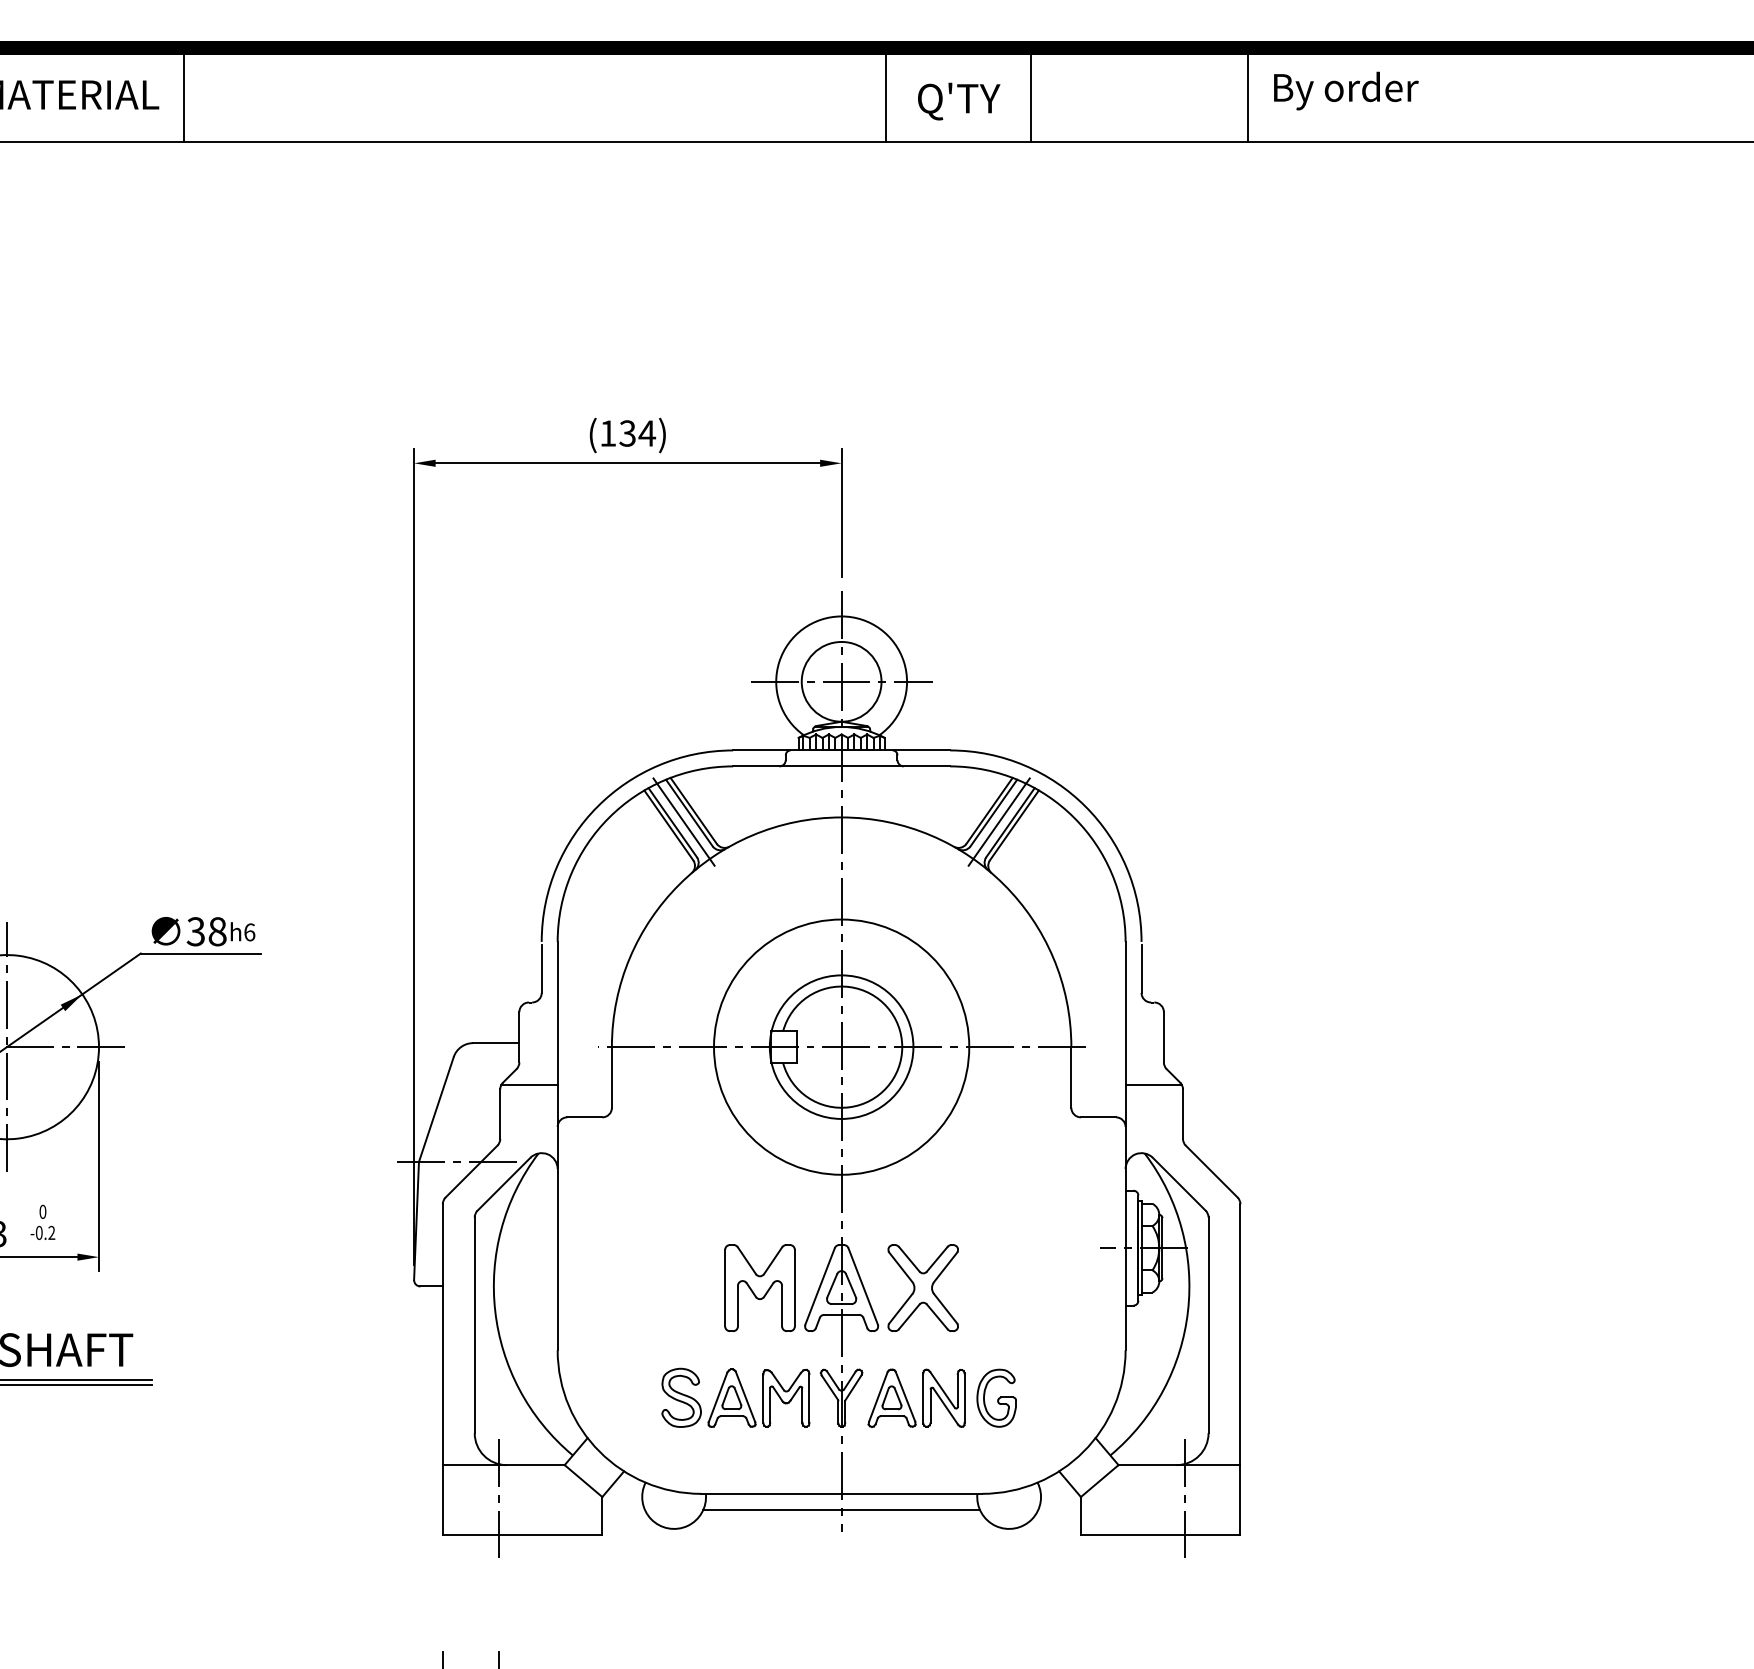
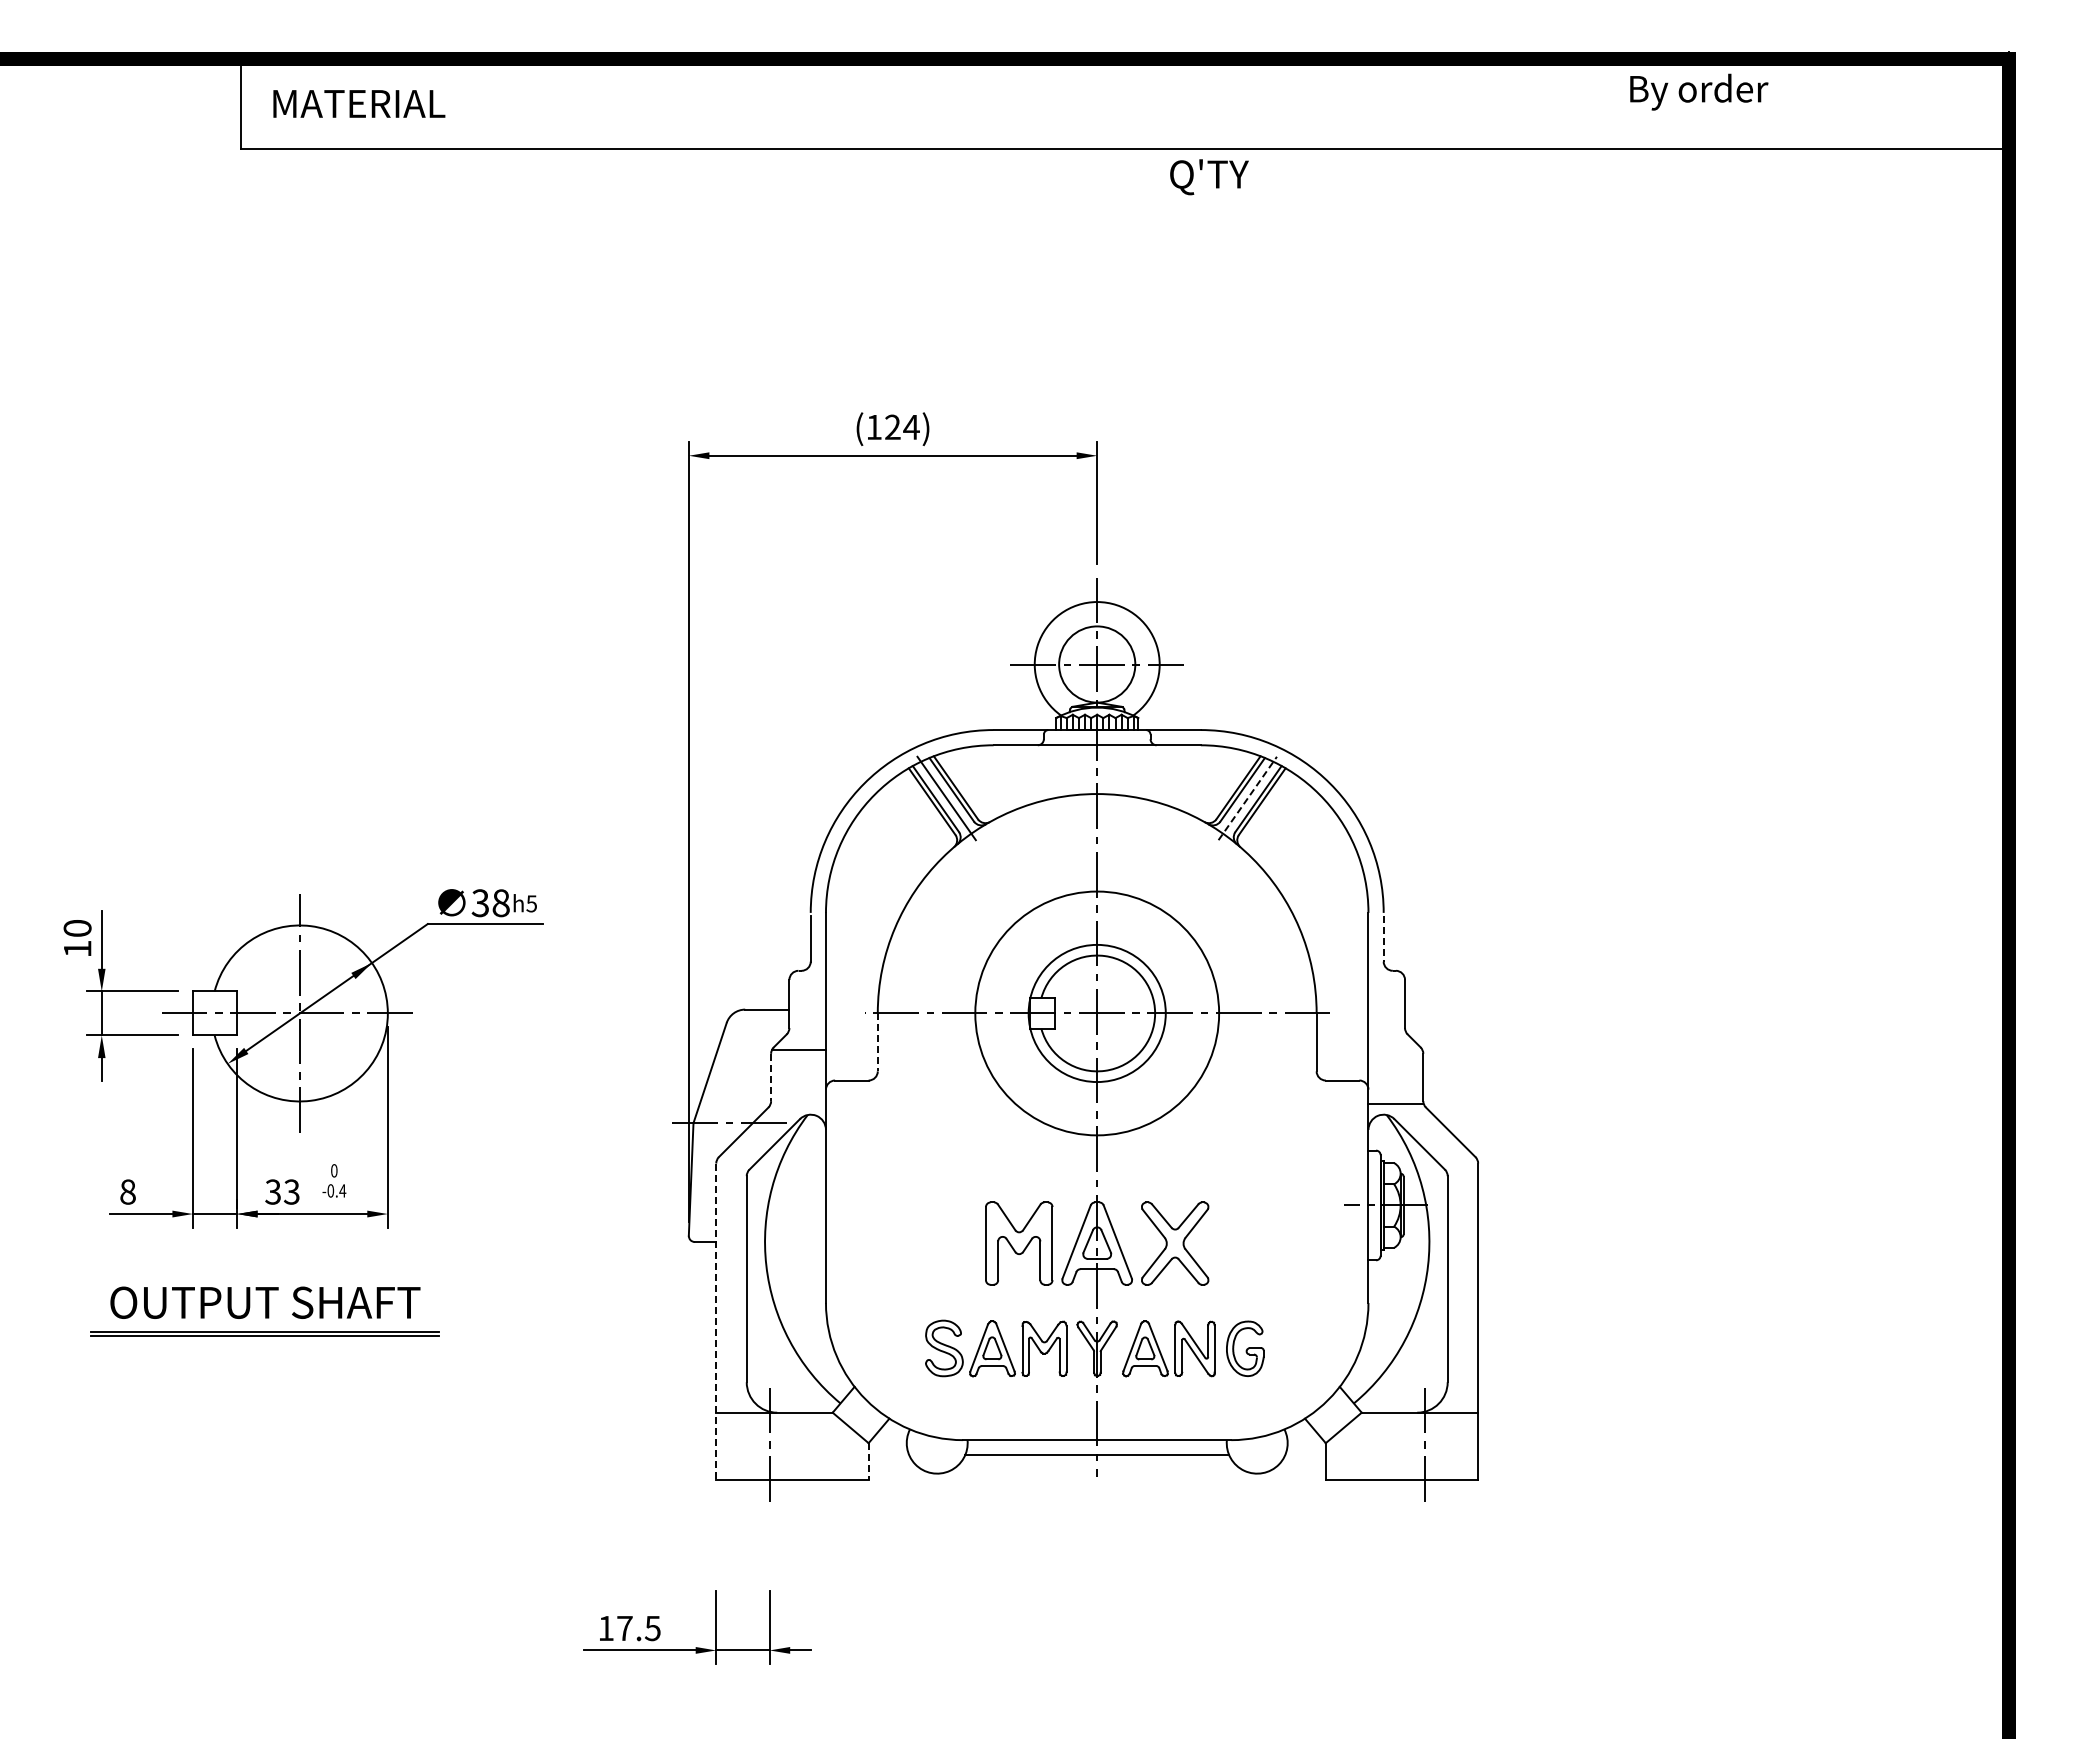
text: (1346, 90) -> (1699, 91), moved
line: (183, 95) -> (468, 104), removed
line: (885, 95) -> (1139, 104), removed
line: (1030, 95) -> (1277, 104), removed
line: (1248, 95) -> (1485, 104), removed
text: (959, 101) -> (1209, 177), moved
text: (627, 433) -> (892, 427), (134) -> (124)
line: (998, 822) -> (1247, 798), solid -> dashed
text: (249, 932) -> (531, 903), h6 -> h5
line: (1141, 968) -> (1383, 938), solid -> dashed
line: (611, 1077) -> (877, 1042), solid -> dashed
line: (1153, 1085) -> (1395, 1104), moved
line: (500, 1114) -> (771, 1077), solid -> dashed
text: (51, 1232) -> (342, 1190), -0.2 -> -0.4
line: (443, 1370) -> (716, 1322), solid -> dashed
line: (602, 1516) -> (868, 1461), solid -> dashed

